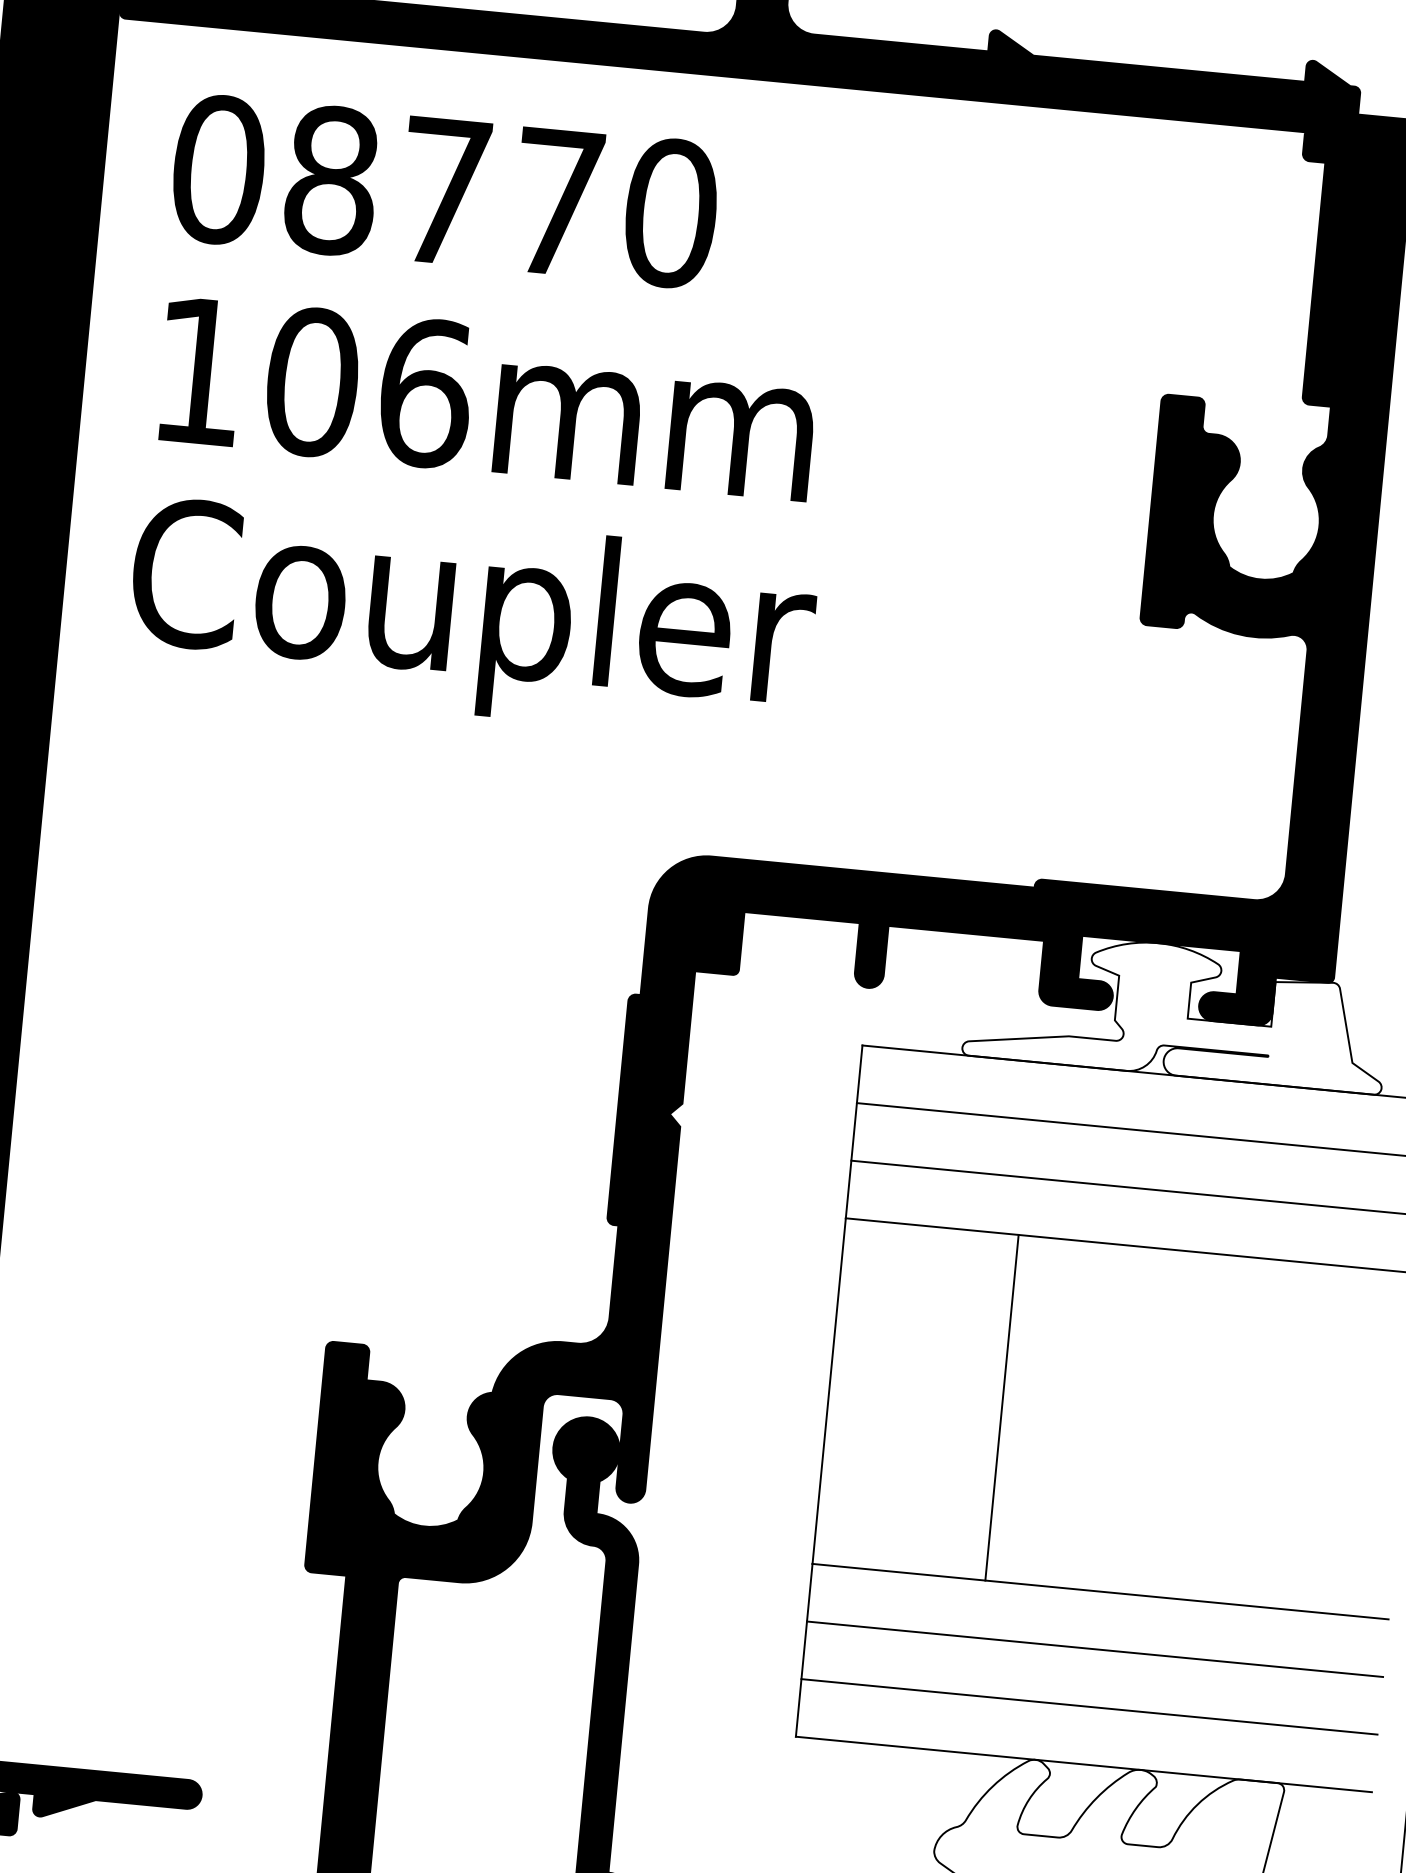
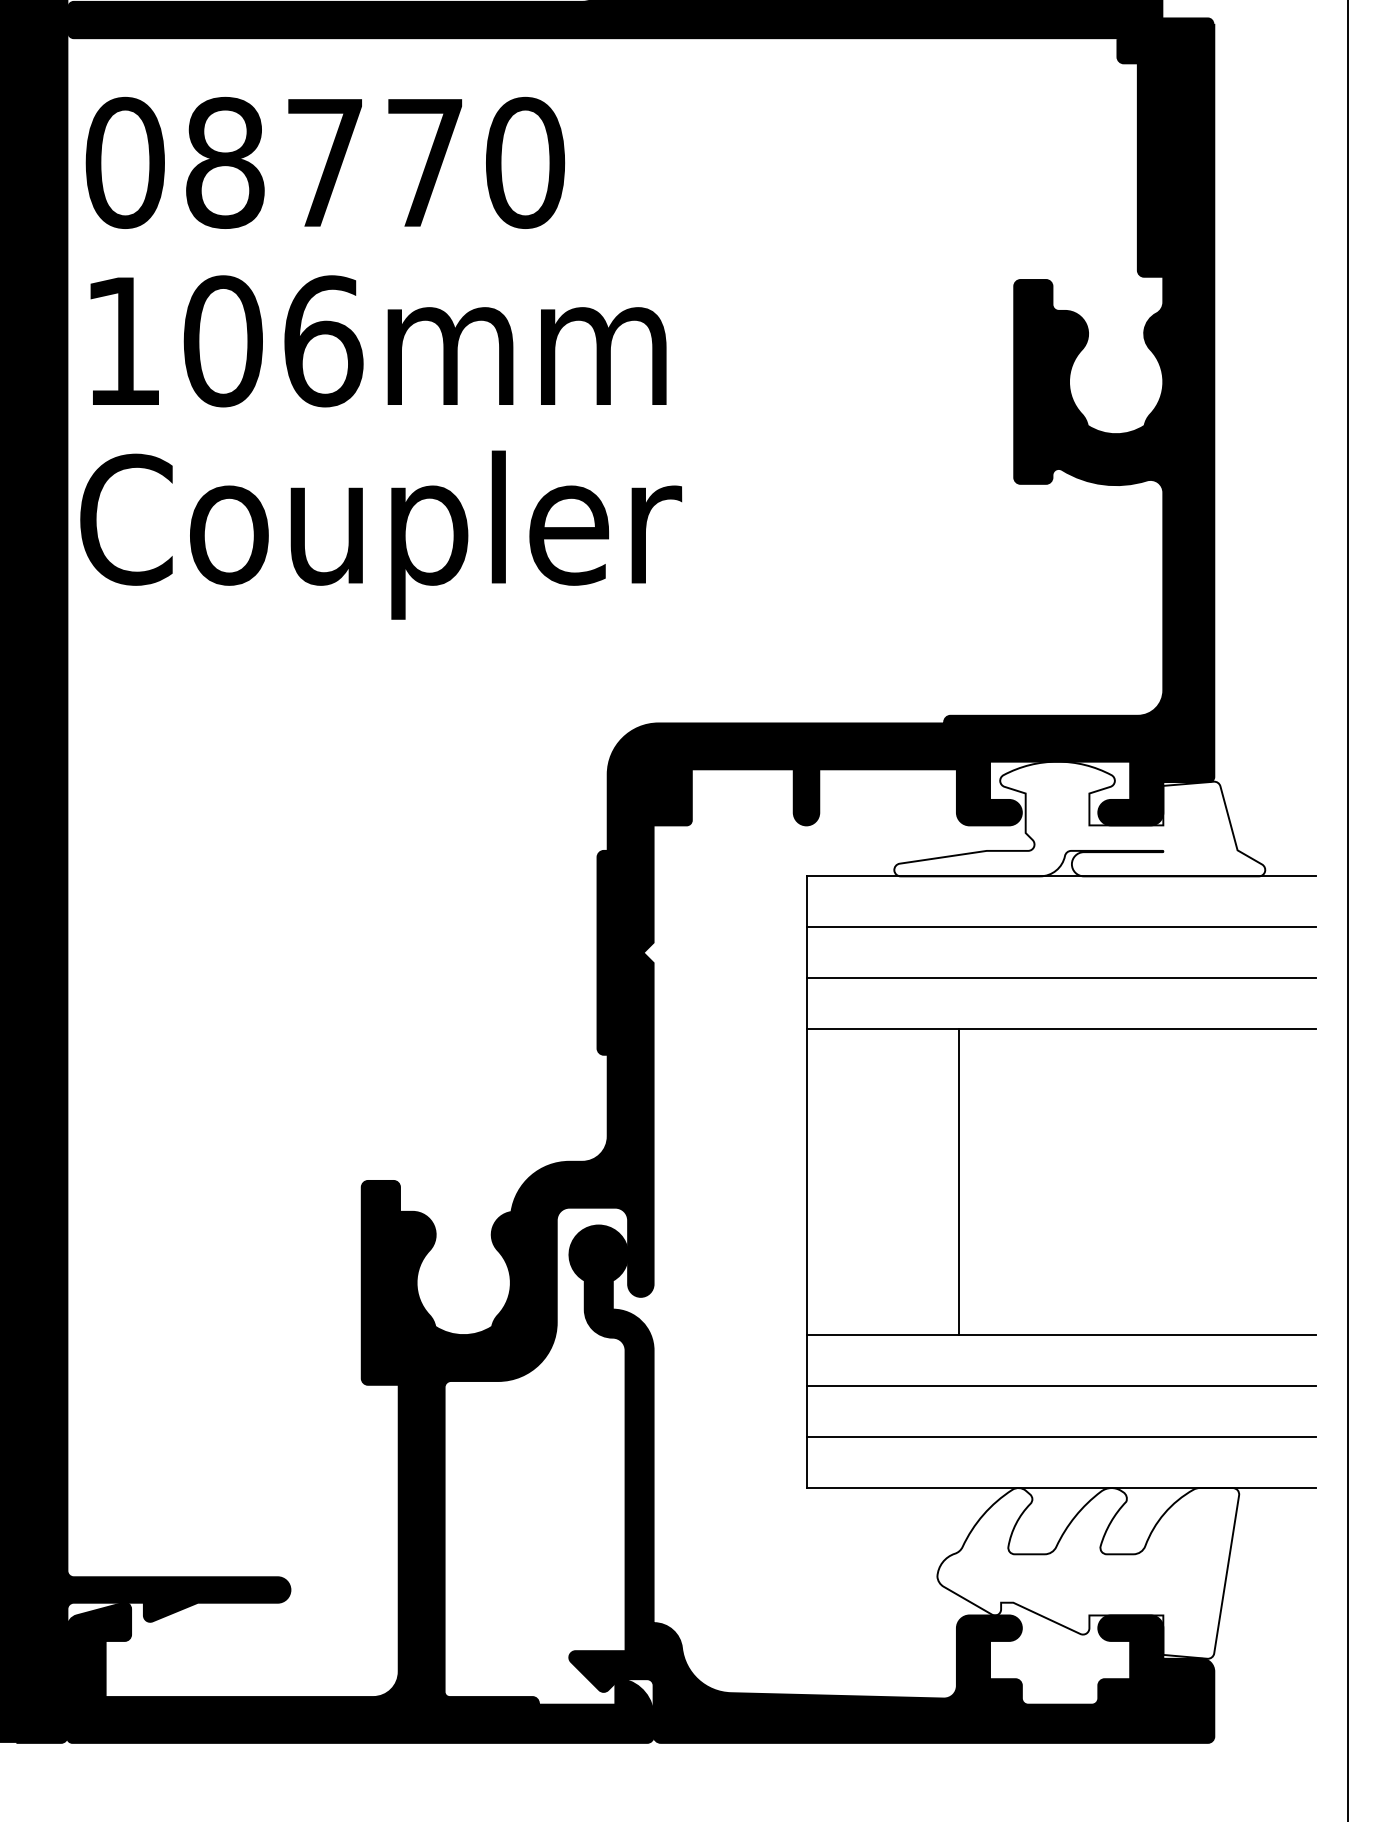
text: (445, 191) -> (325, 162), moved
text: (487, 399) -> (378, 341), moved
text: (472, 618) -> (381, 534), moved

